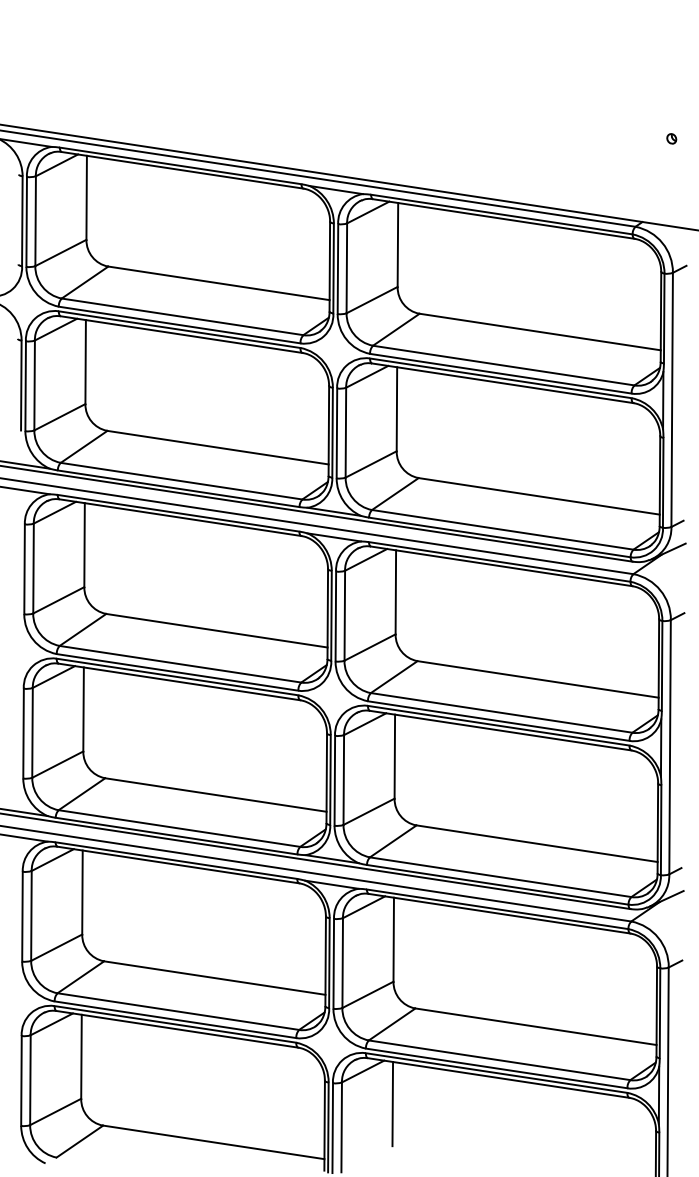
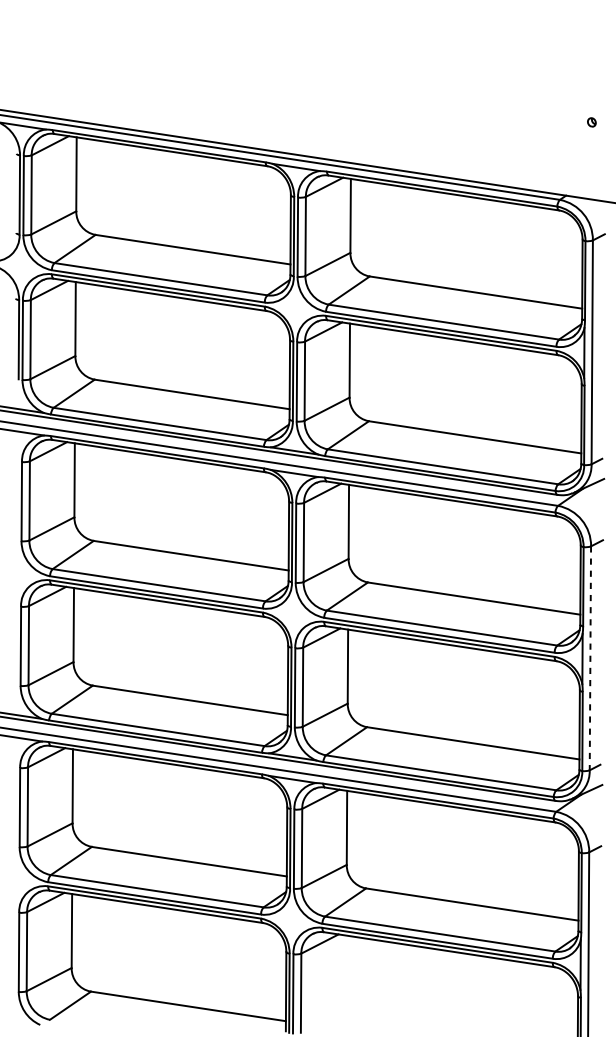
line: (670, 747) -> (590, 658), solid -> dashed
line: (392, 1103) -> (345, 972), removed

